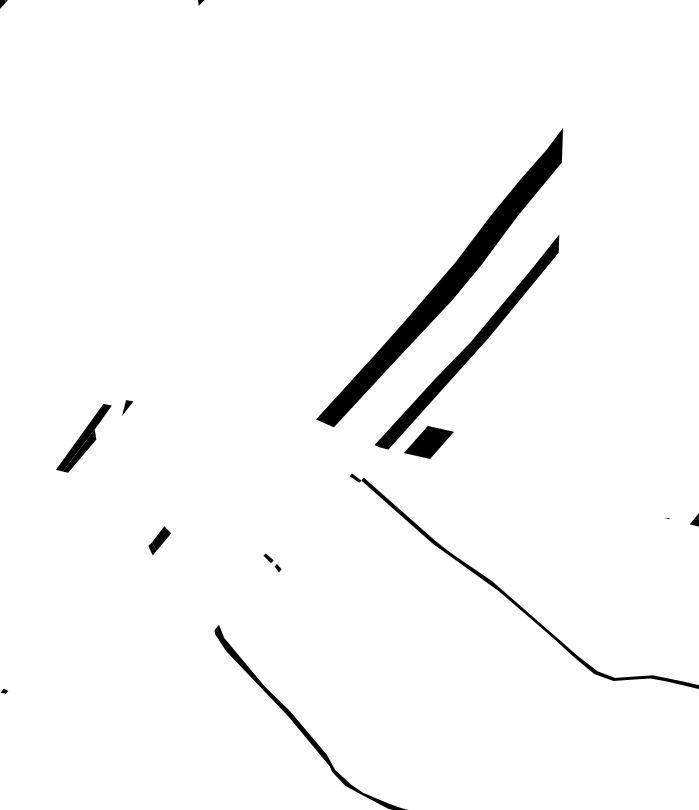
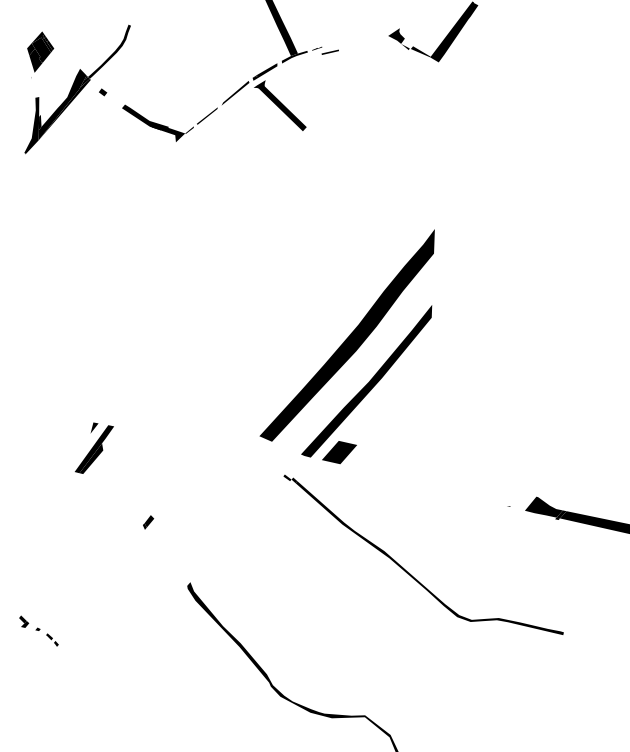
part: (127, 407) -> (94, 427), moved
part: (159, 540) -> (148, 522), size x0.71
part: (272, 561) -> (52, 639), moved

